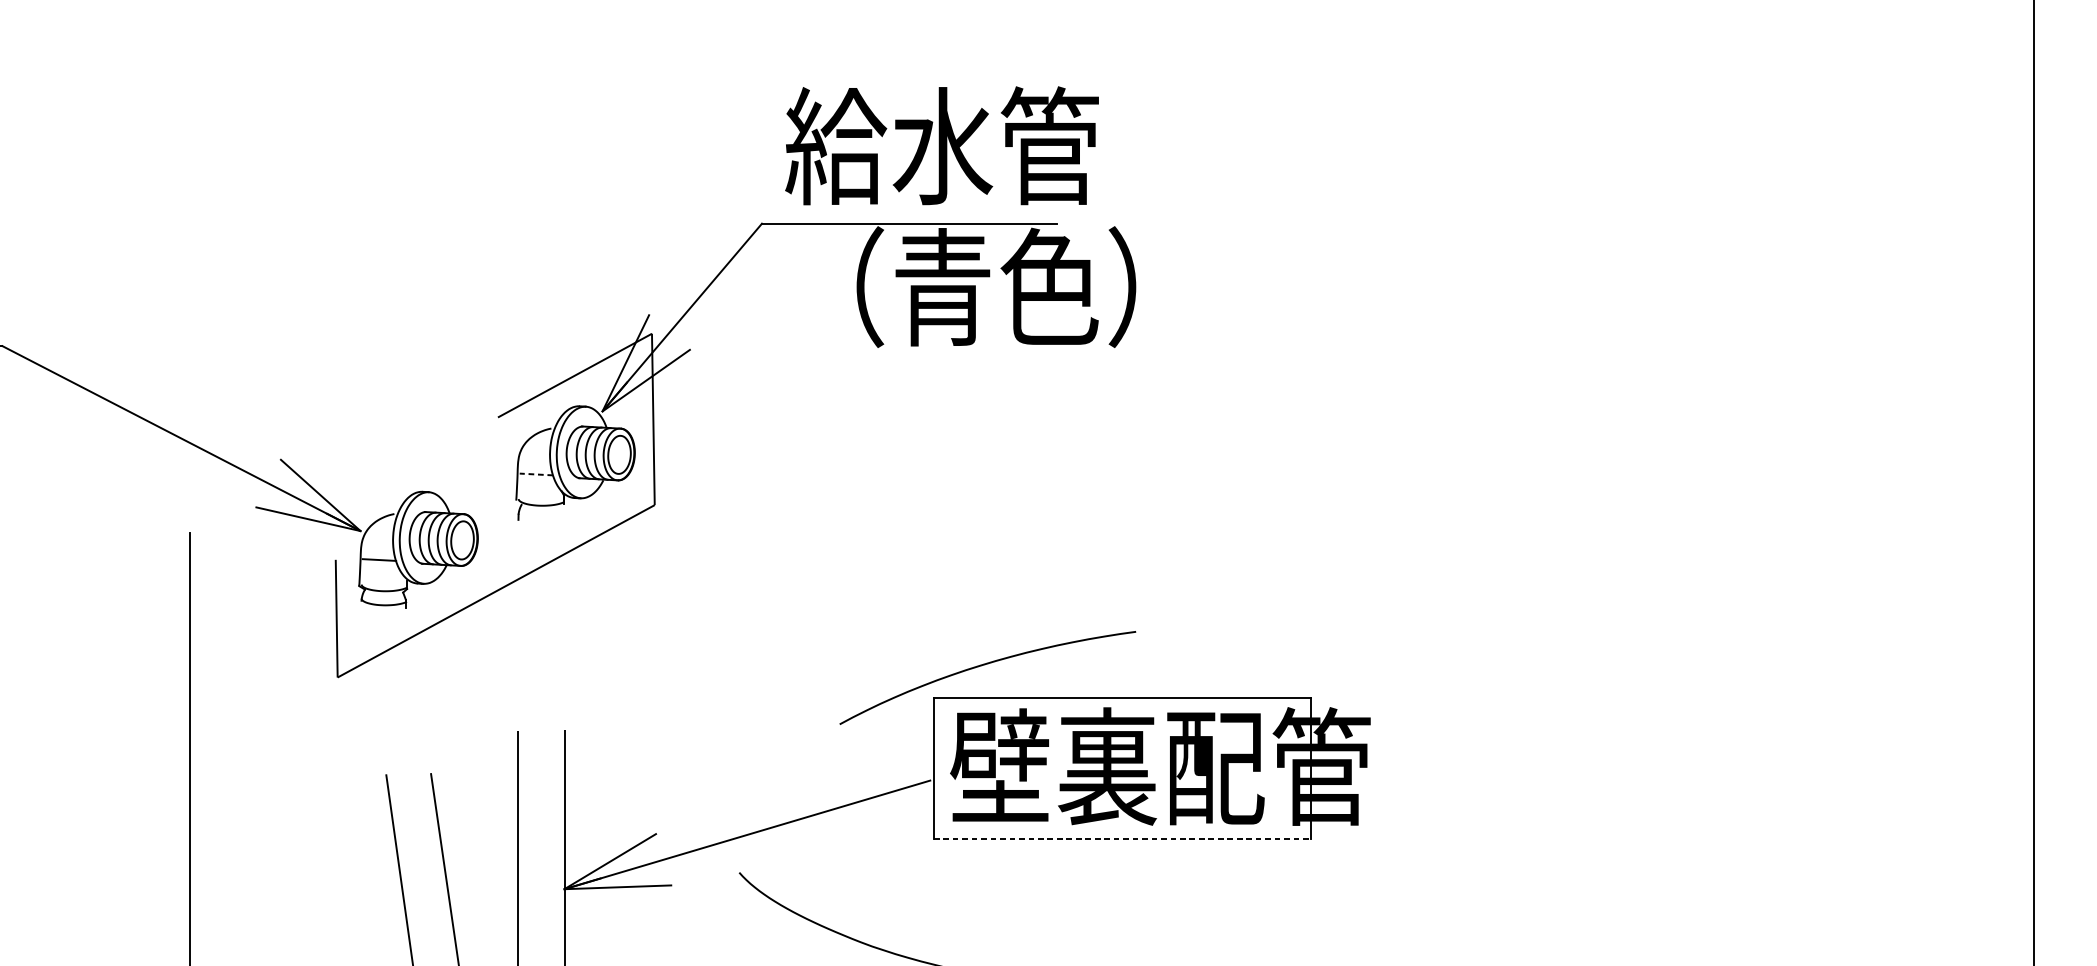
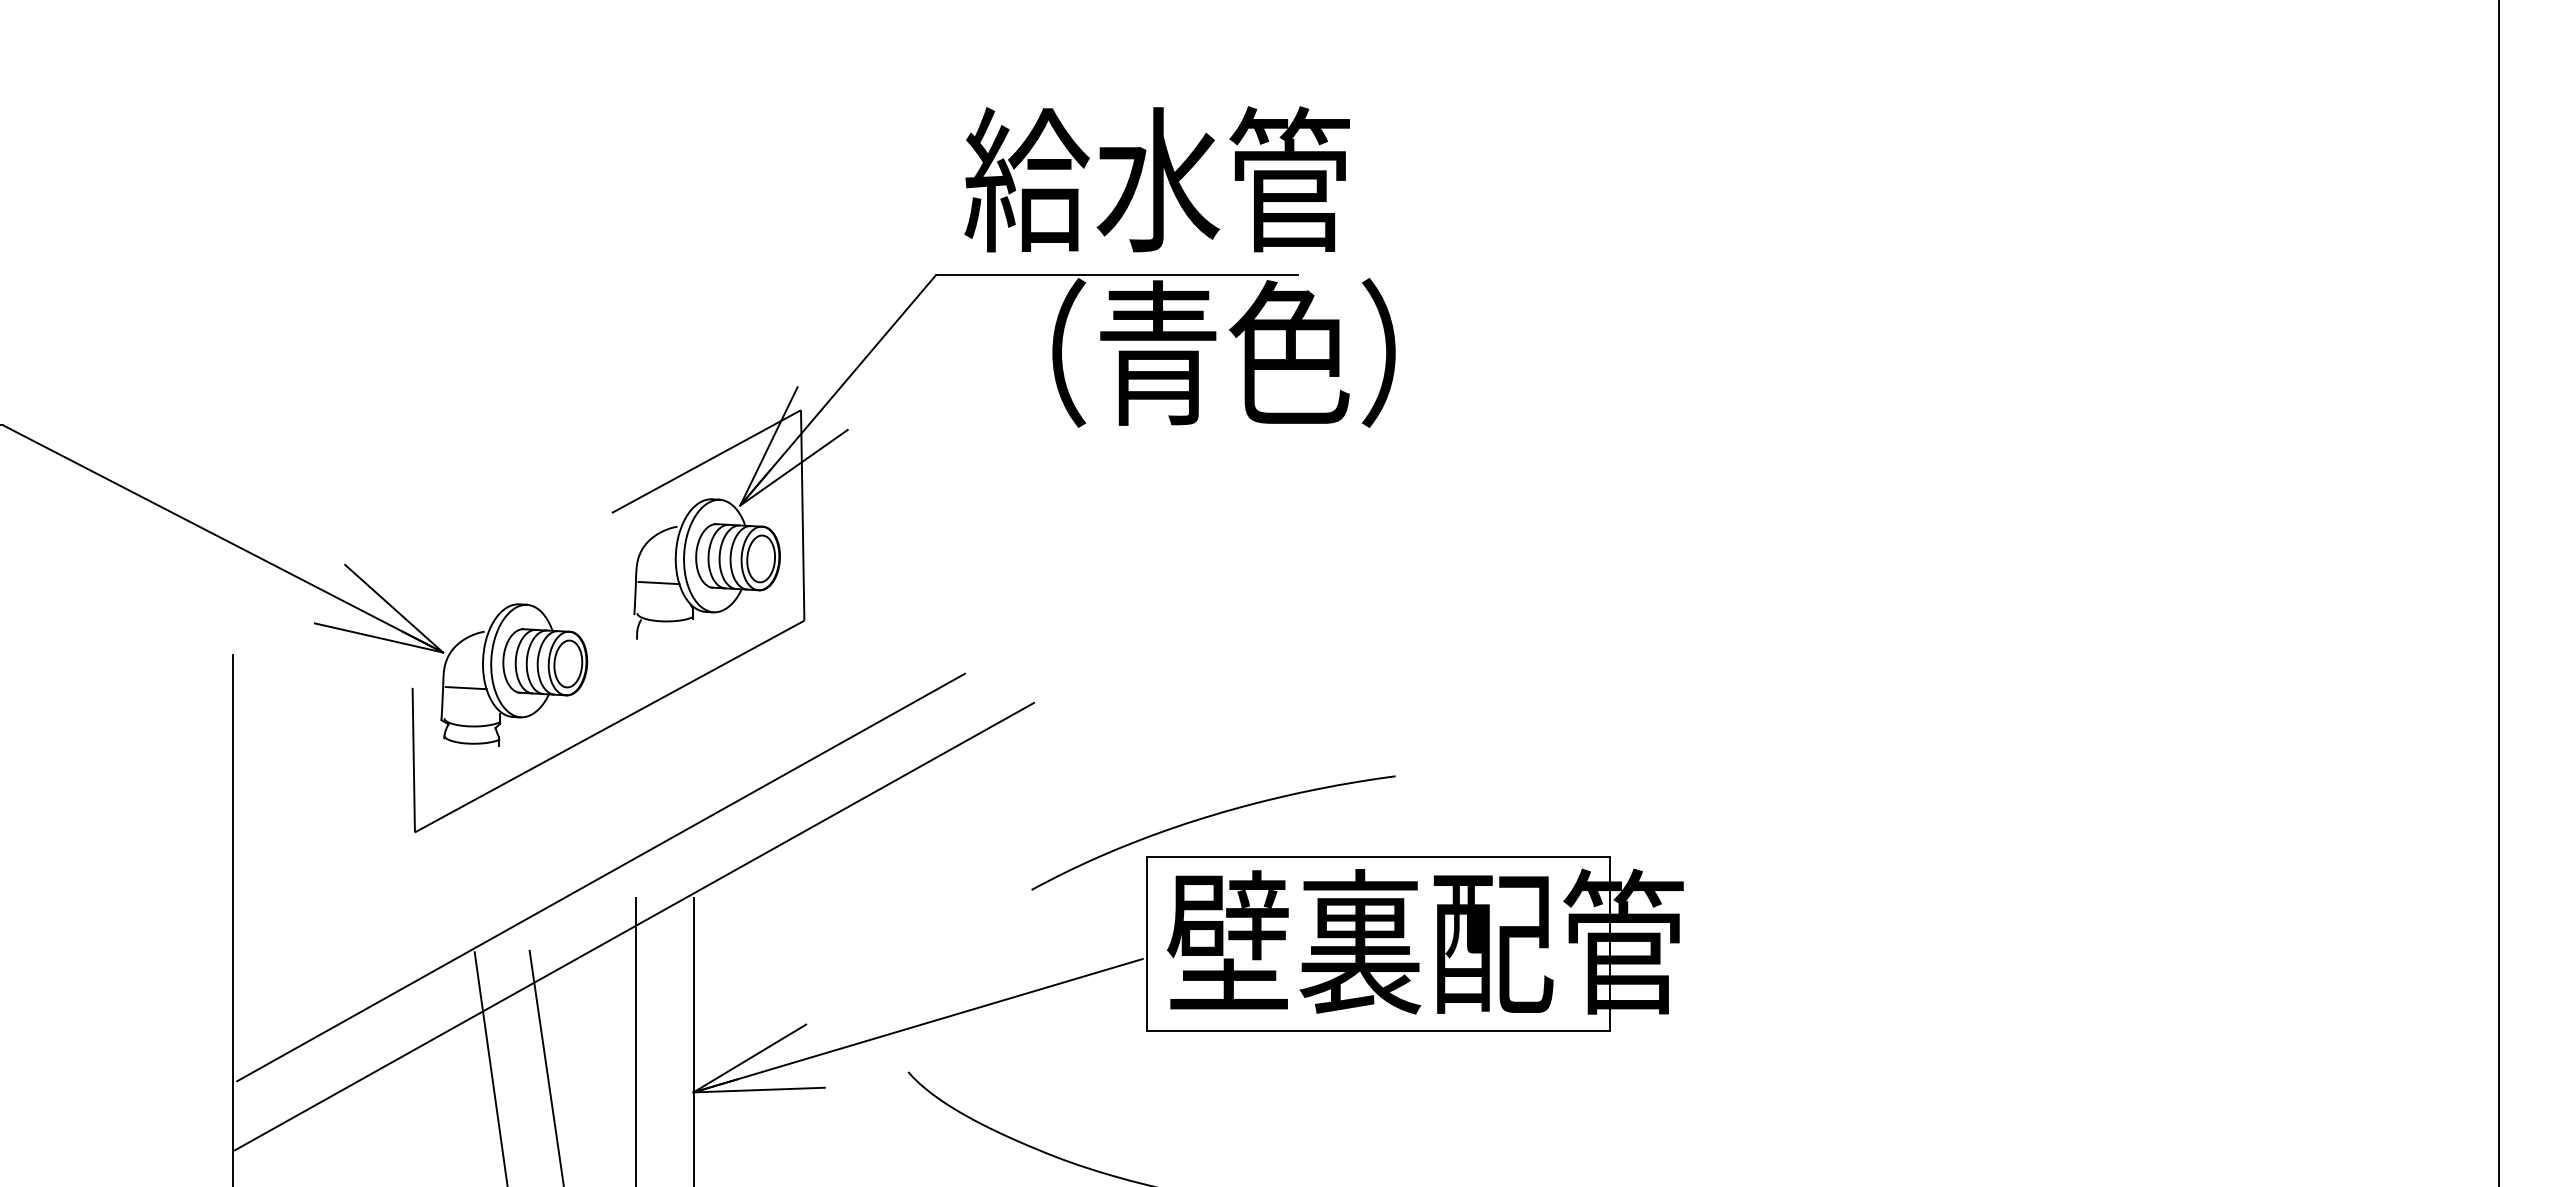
line: (536, 474) -> (659, 583), dashed -> solid
line: (488, 714) -> (600, 877), added
line: (516, 754) -> (634, 926), added
line: (1122, 838) -> (1379, 1030), dashed -> solid

